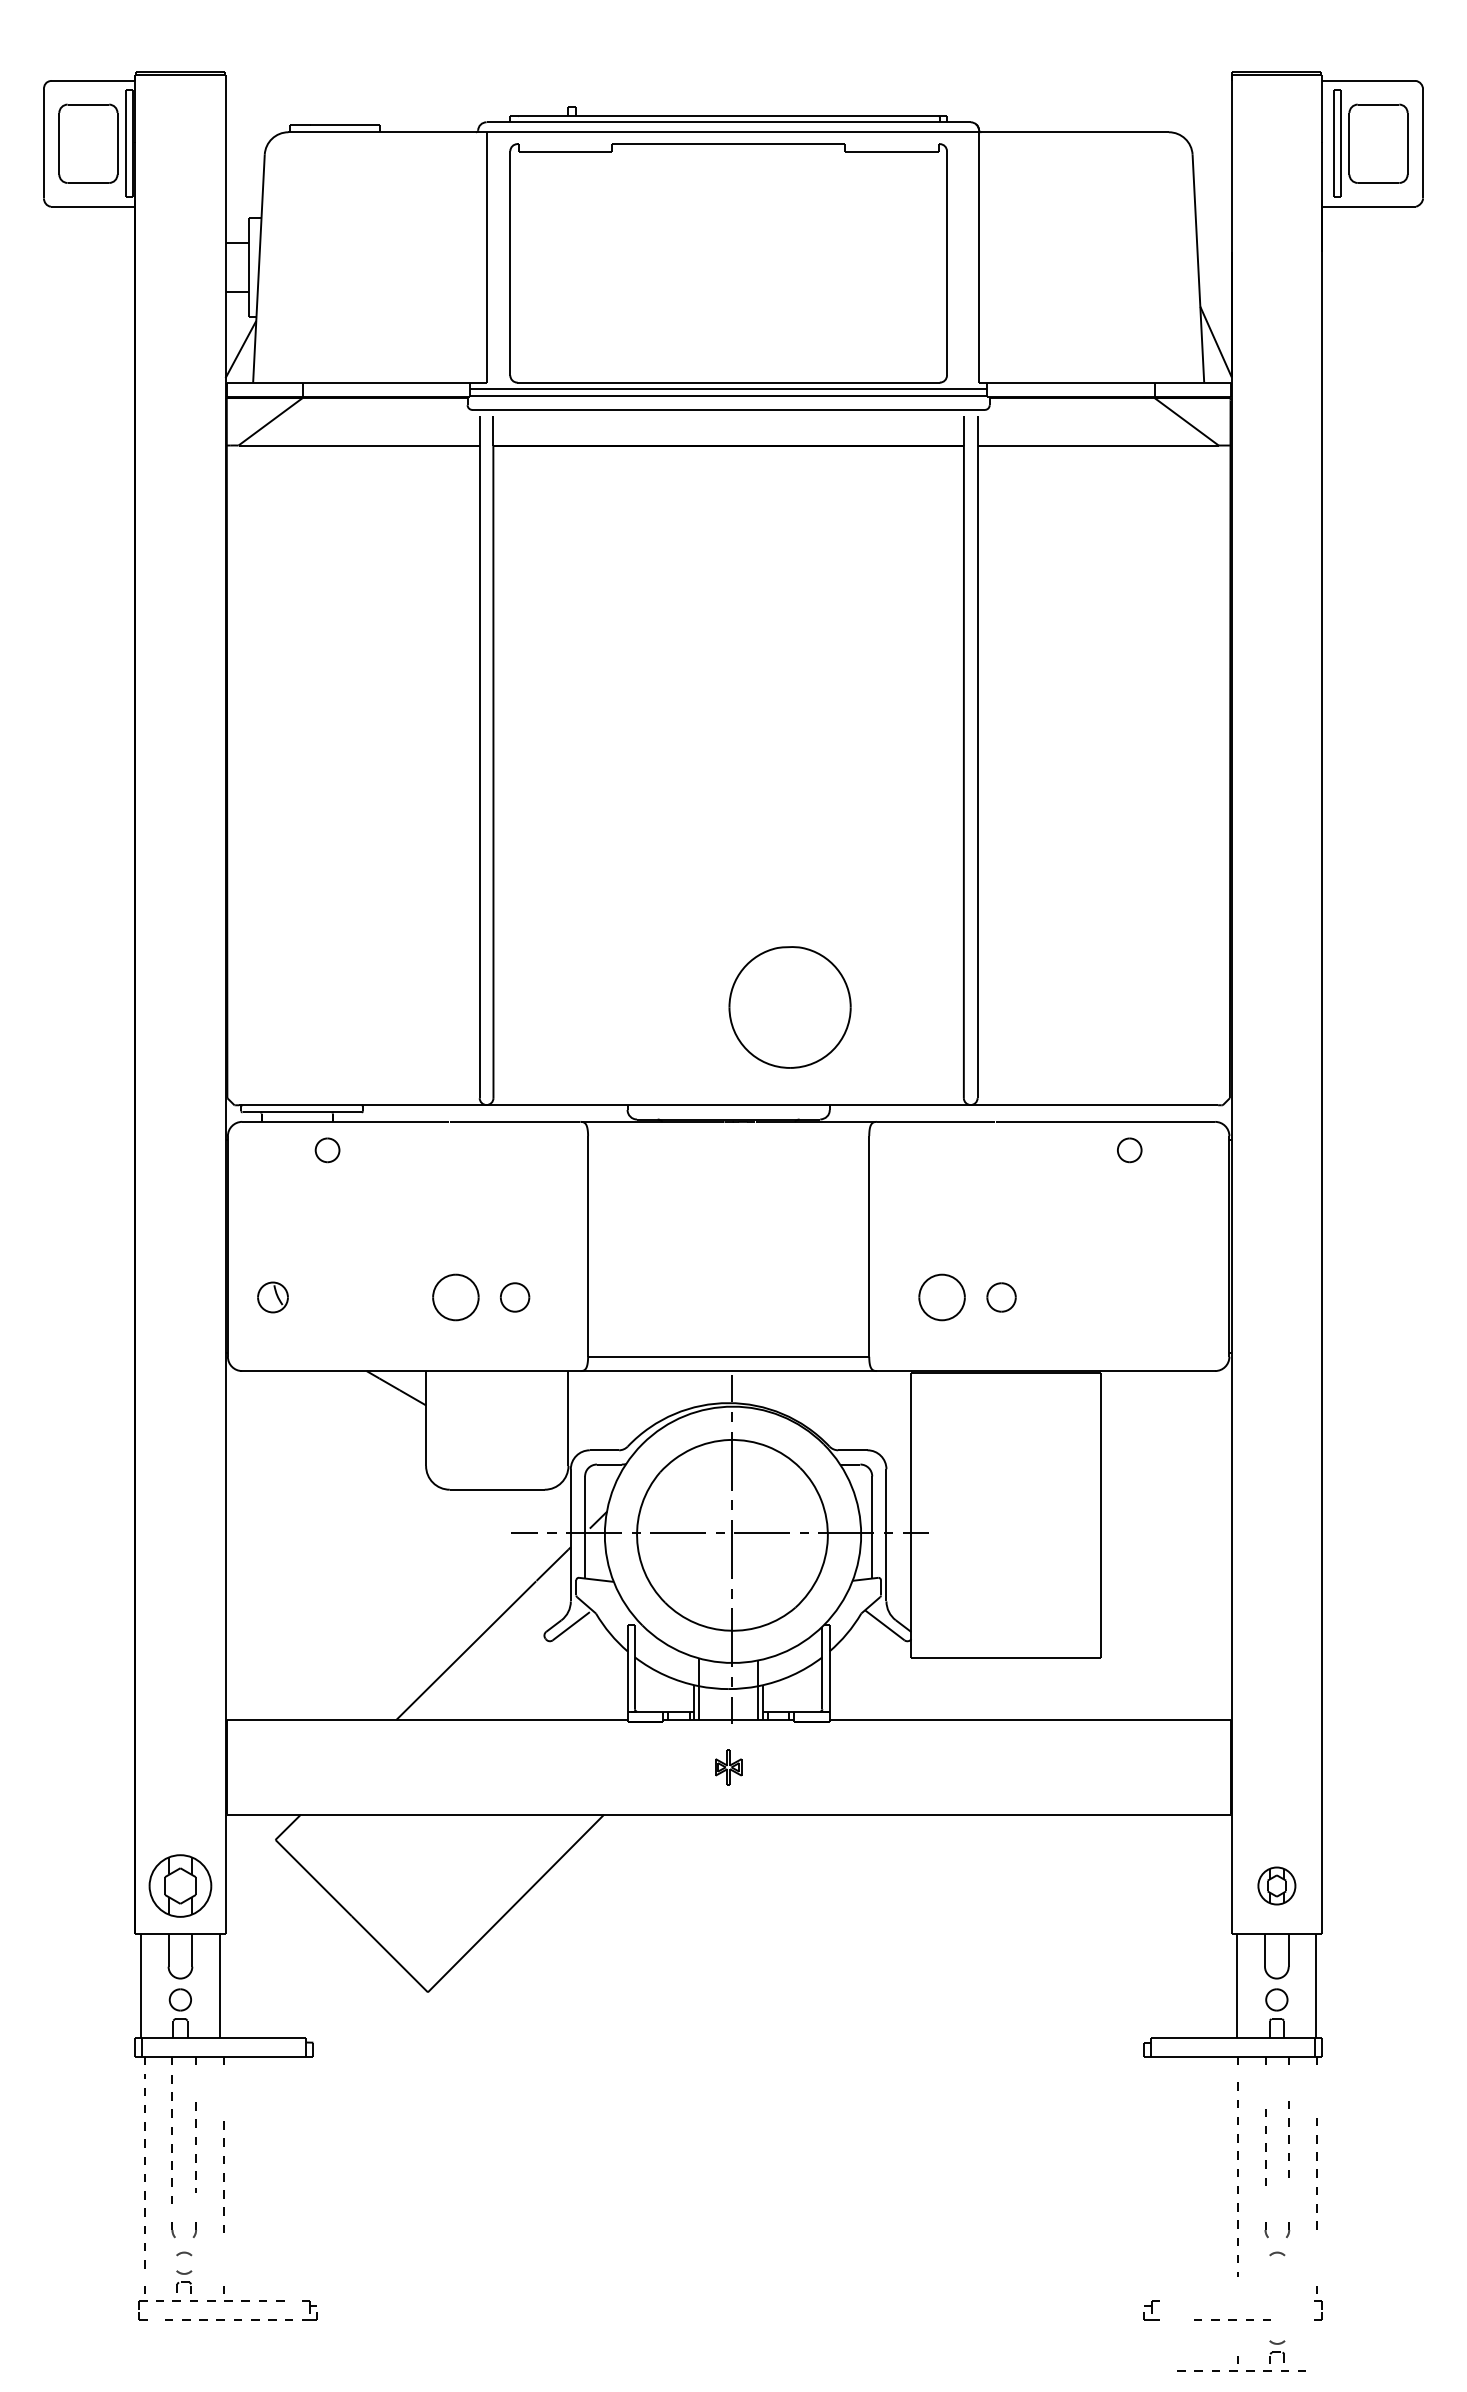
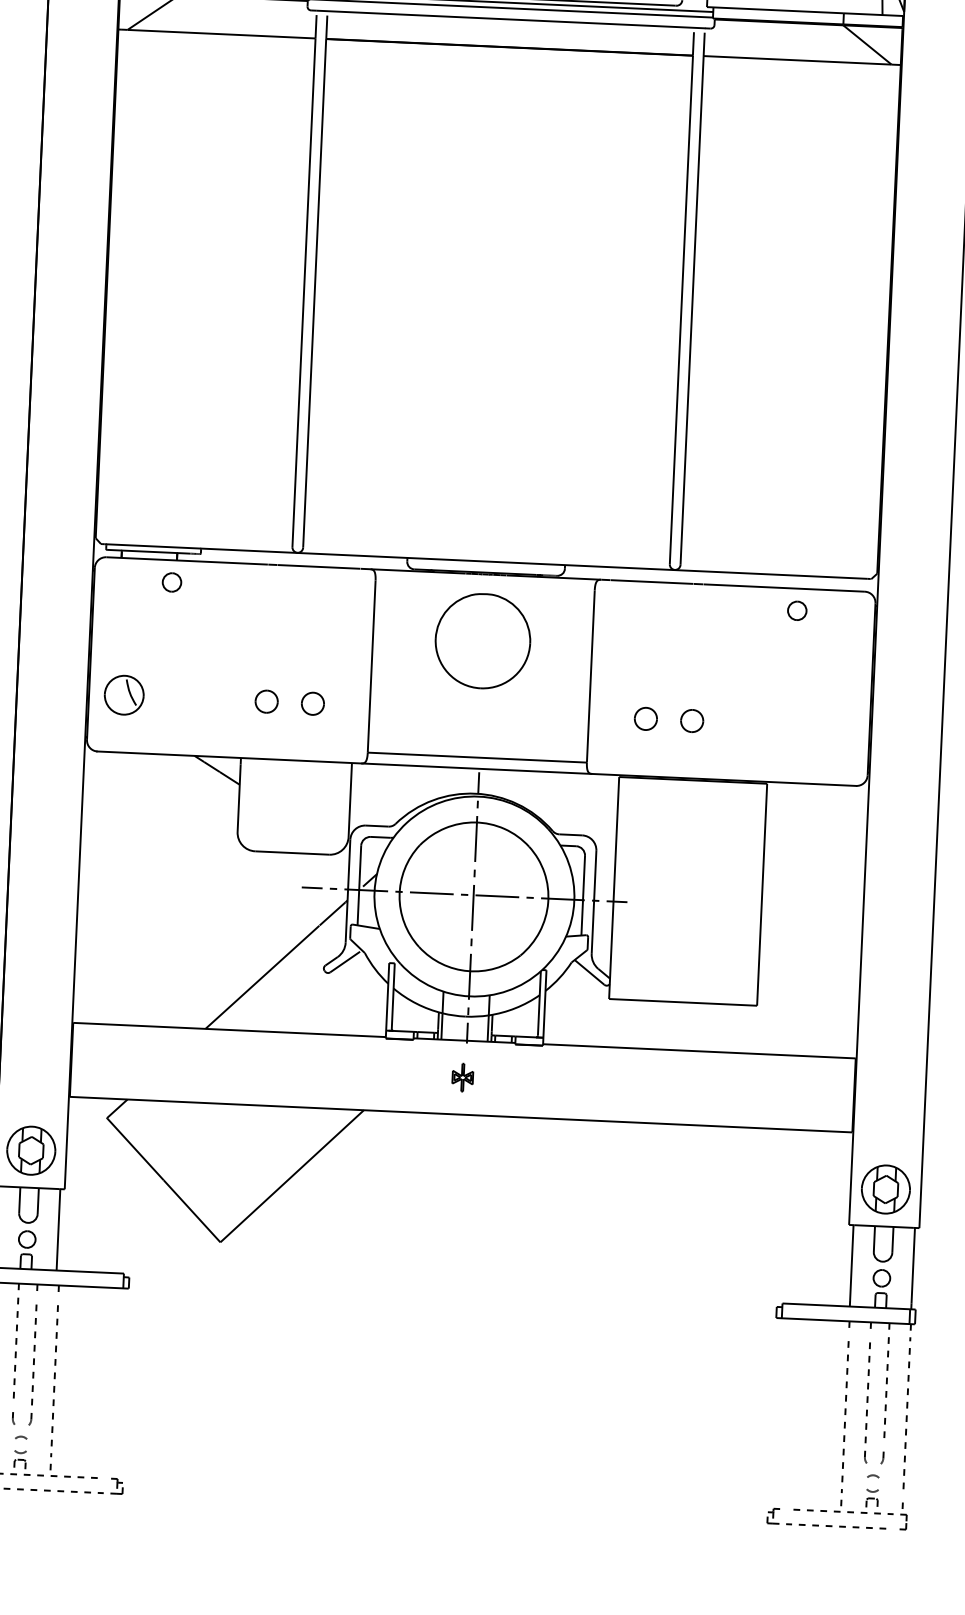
part: (789, 1007) -> (482, 641), moved
part: (272, 1297) -> (123, 695), size x1.67
part: (455, 1297) -> (266, 701), size x0.62
part: (942, 1297) -> (646, 718), size x0.62
part: (1276, 1885) -> (885, 1189), size x1.67
part: (1288, 2139) -> (886, 1387), size x1.67
part: (195, 2147) -> (33, 1355), size x1.43
part: (1265, 2147) -> (867, 1392), size x1.67
part: (1316, 2171) -> (906, 1413), size x1.67
part: (223, 2179) -> (54, 1381), size x1.67
part: (1232, 2319) -> (836, 1525), size x1.67
part: (1241, 2355) -> (844, 1499), moved

